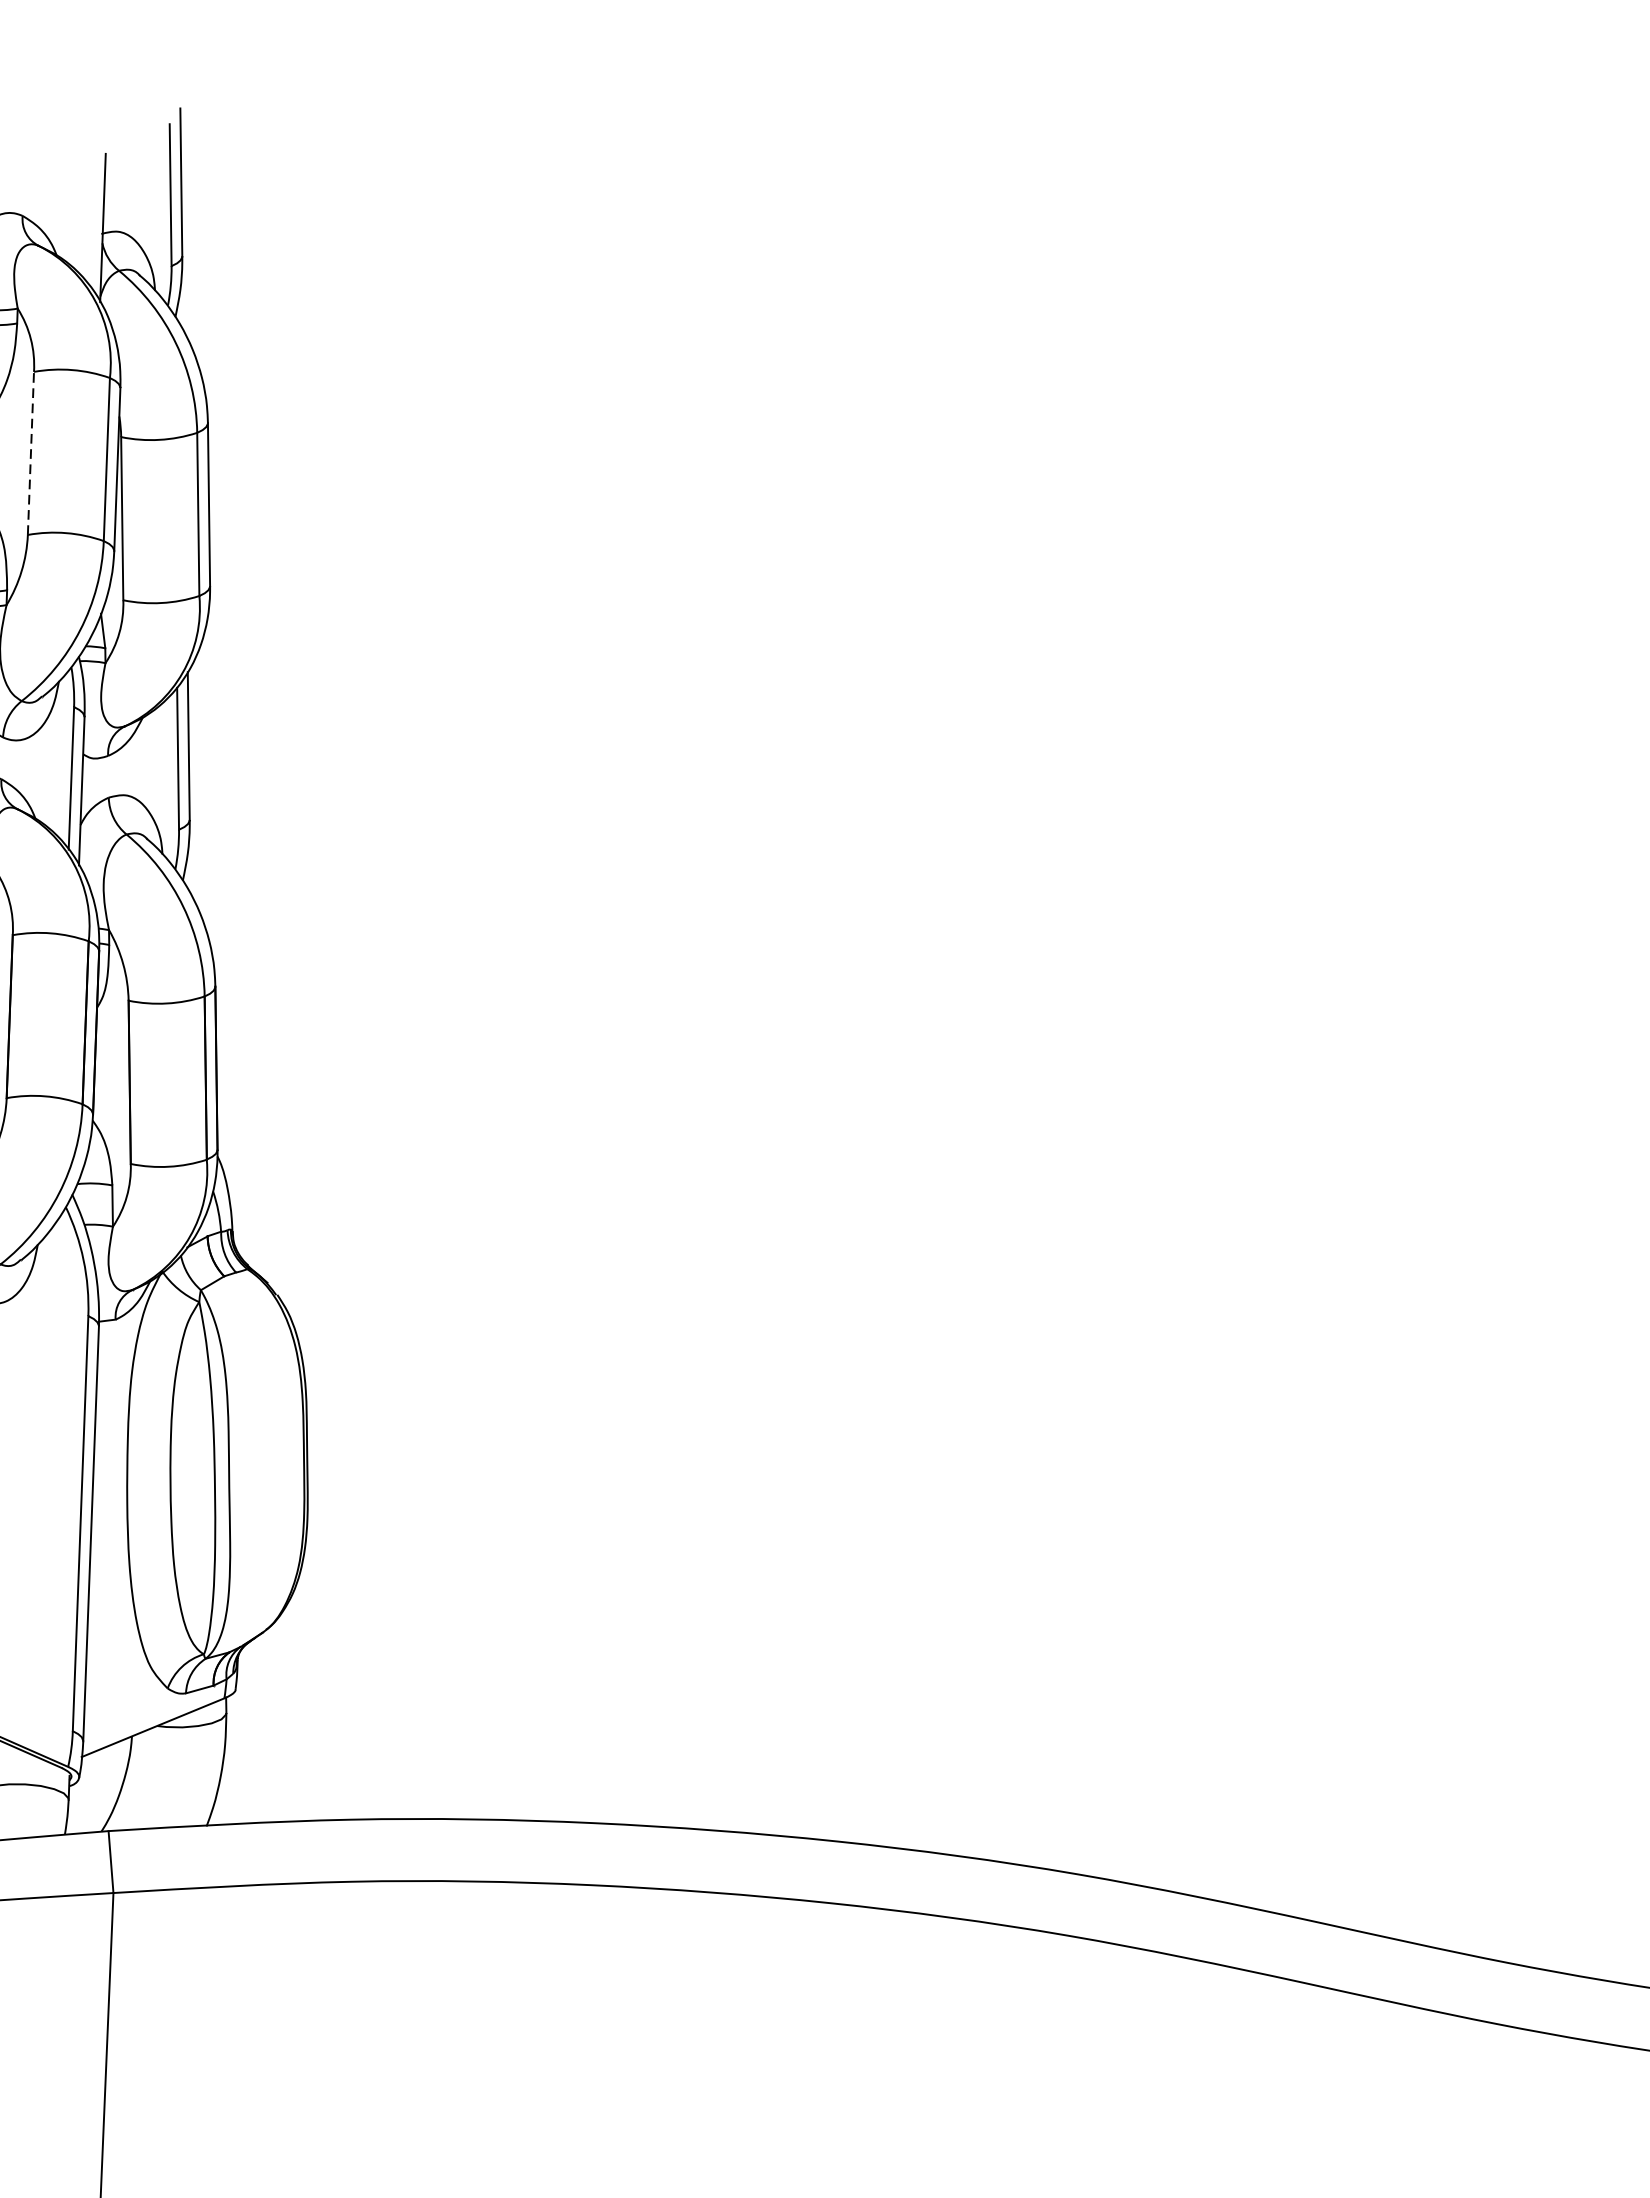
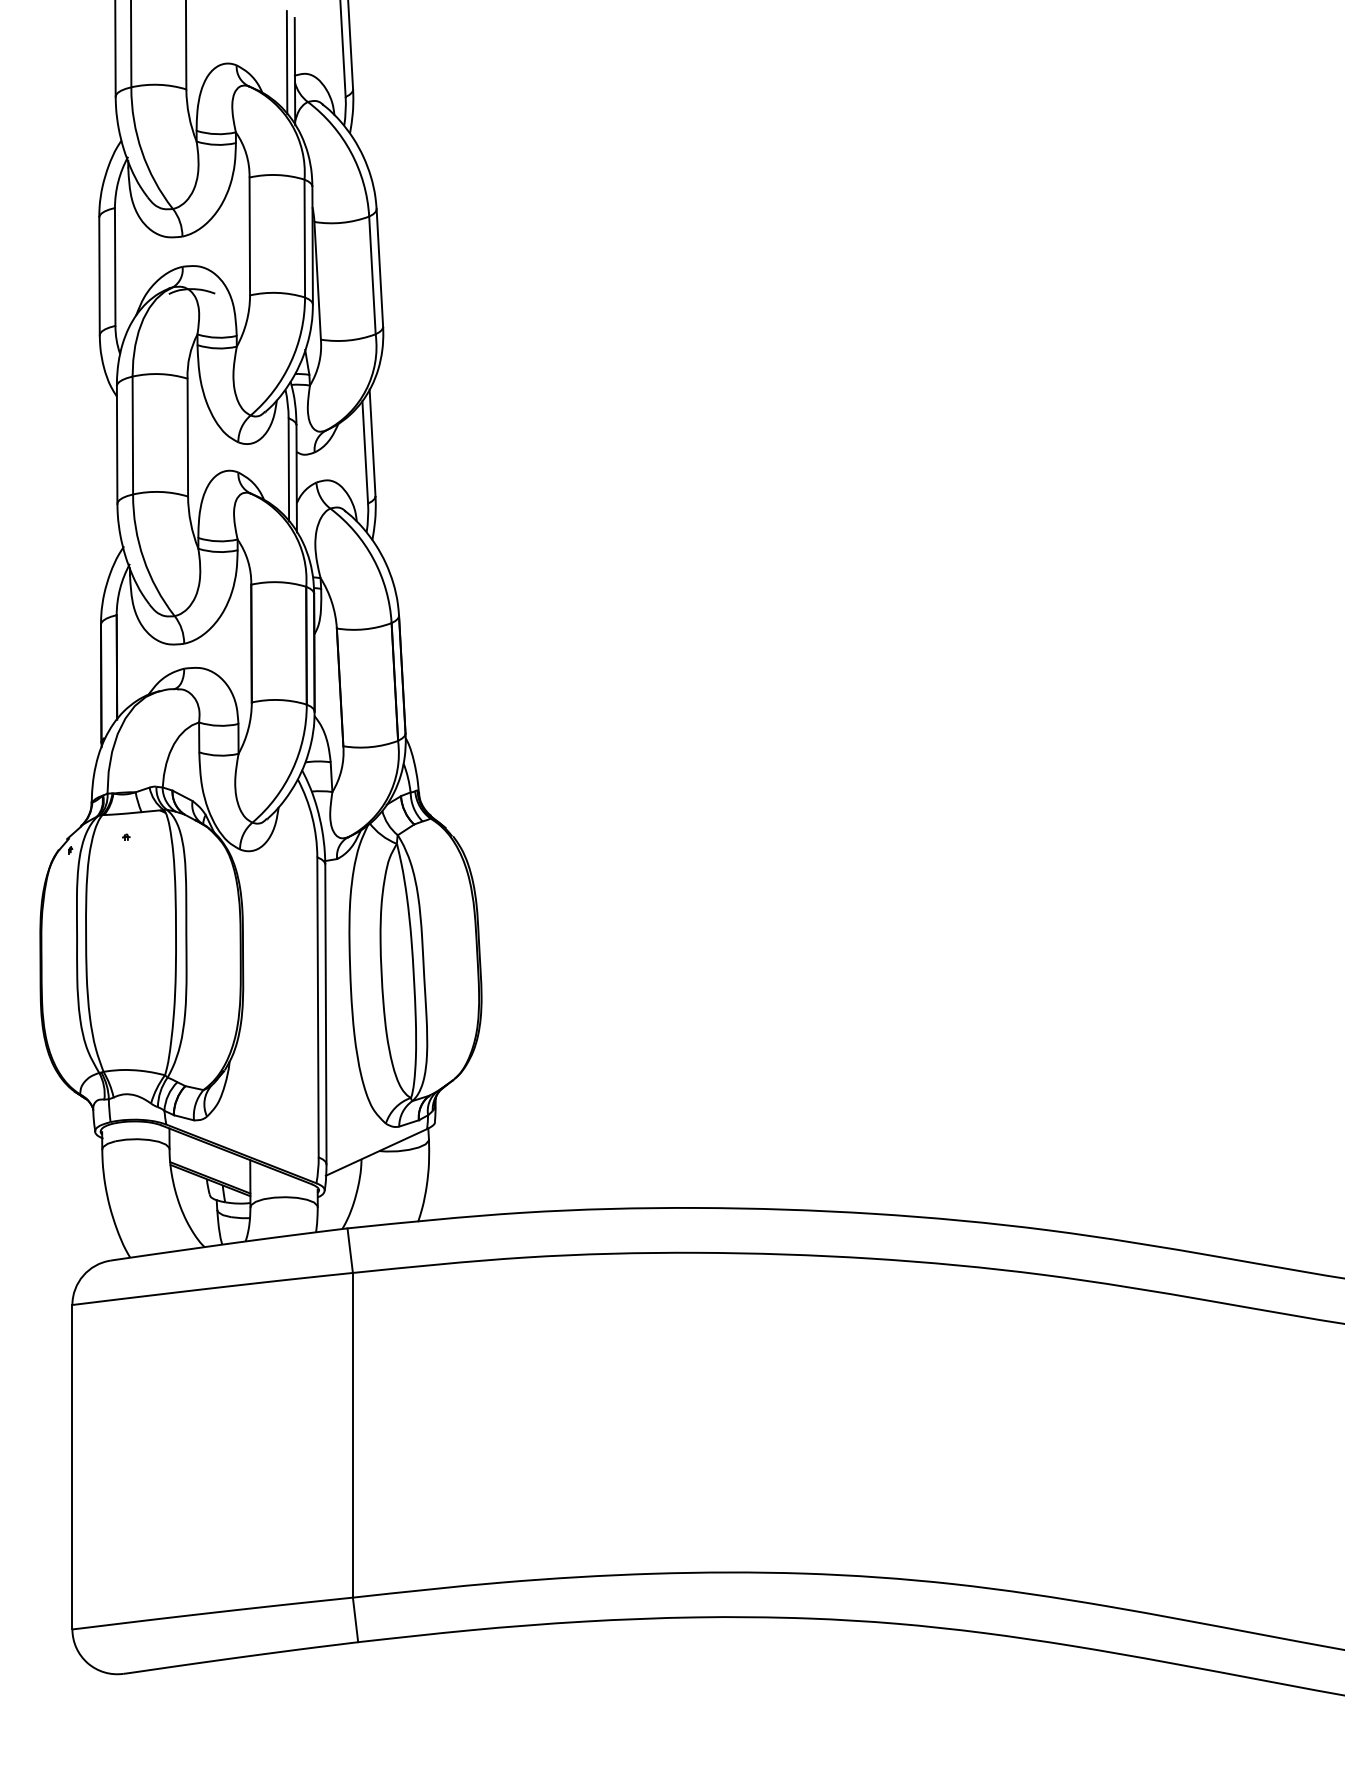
line: (91, 214) -> (286, 62), added
line: (30, 453) -> (249, 236), dashed -> solid

